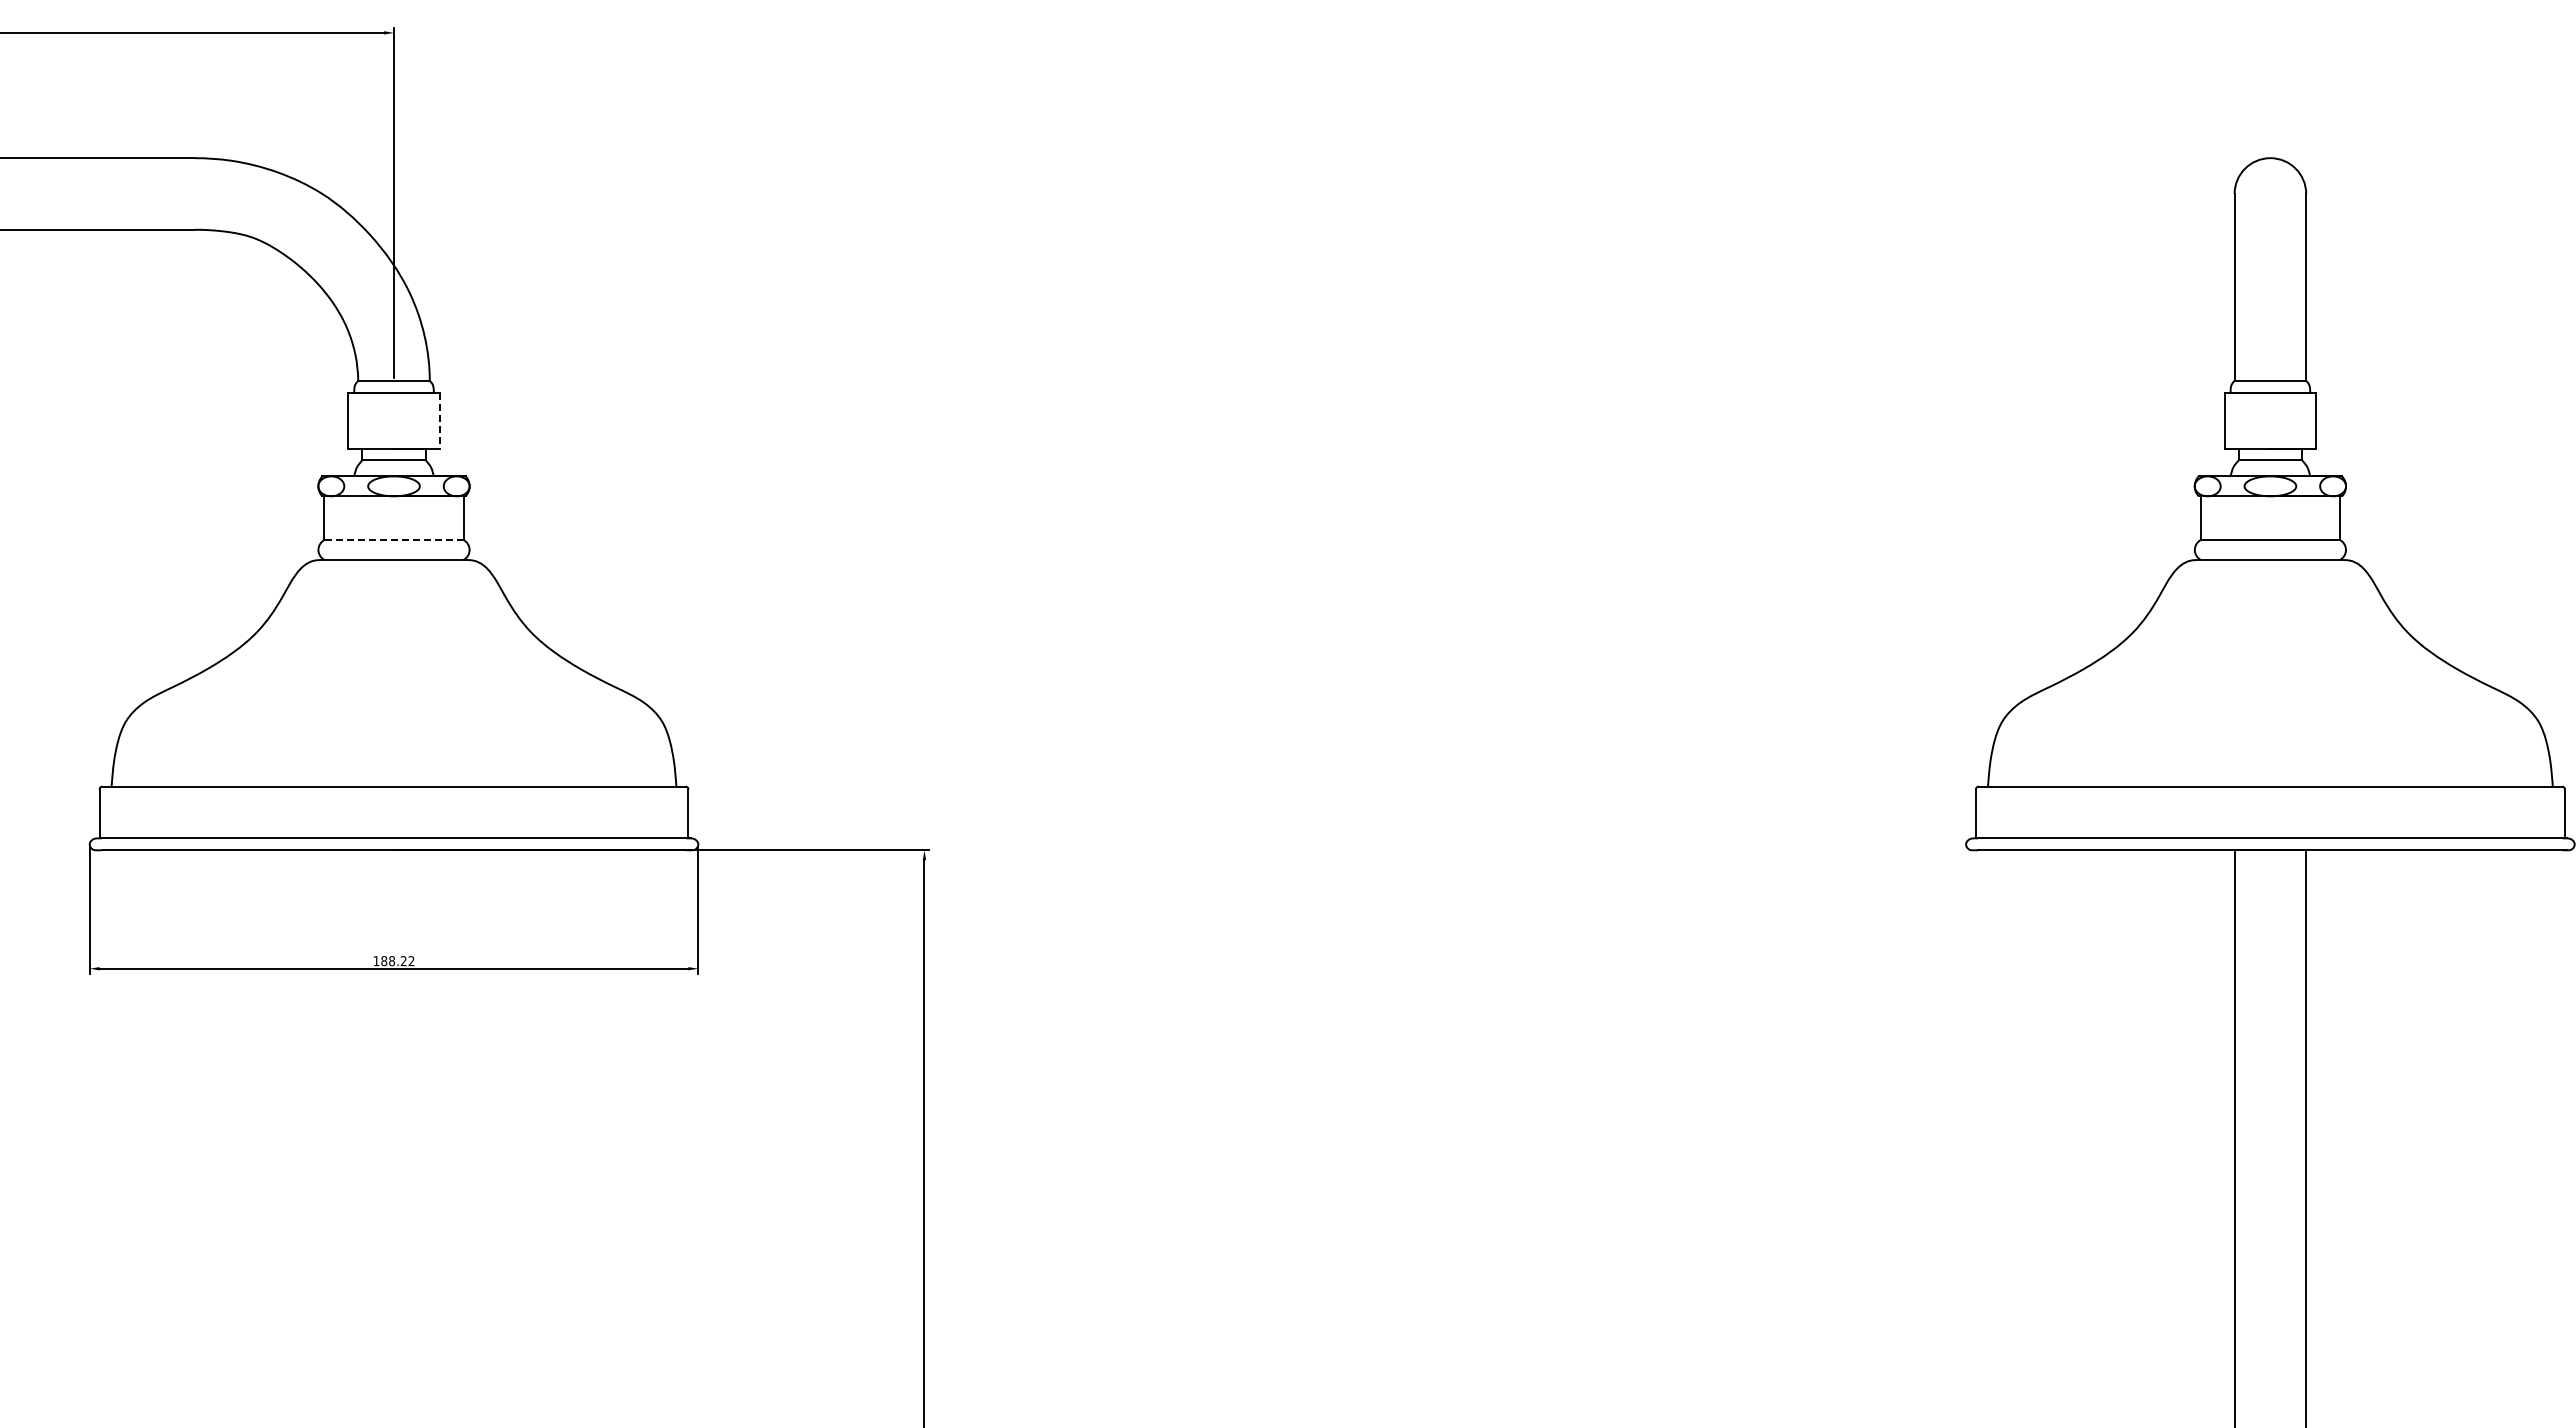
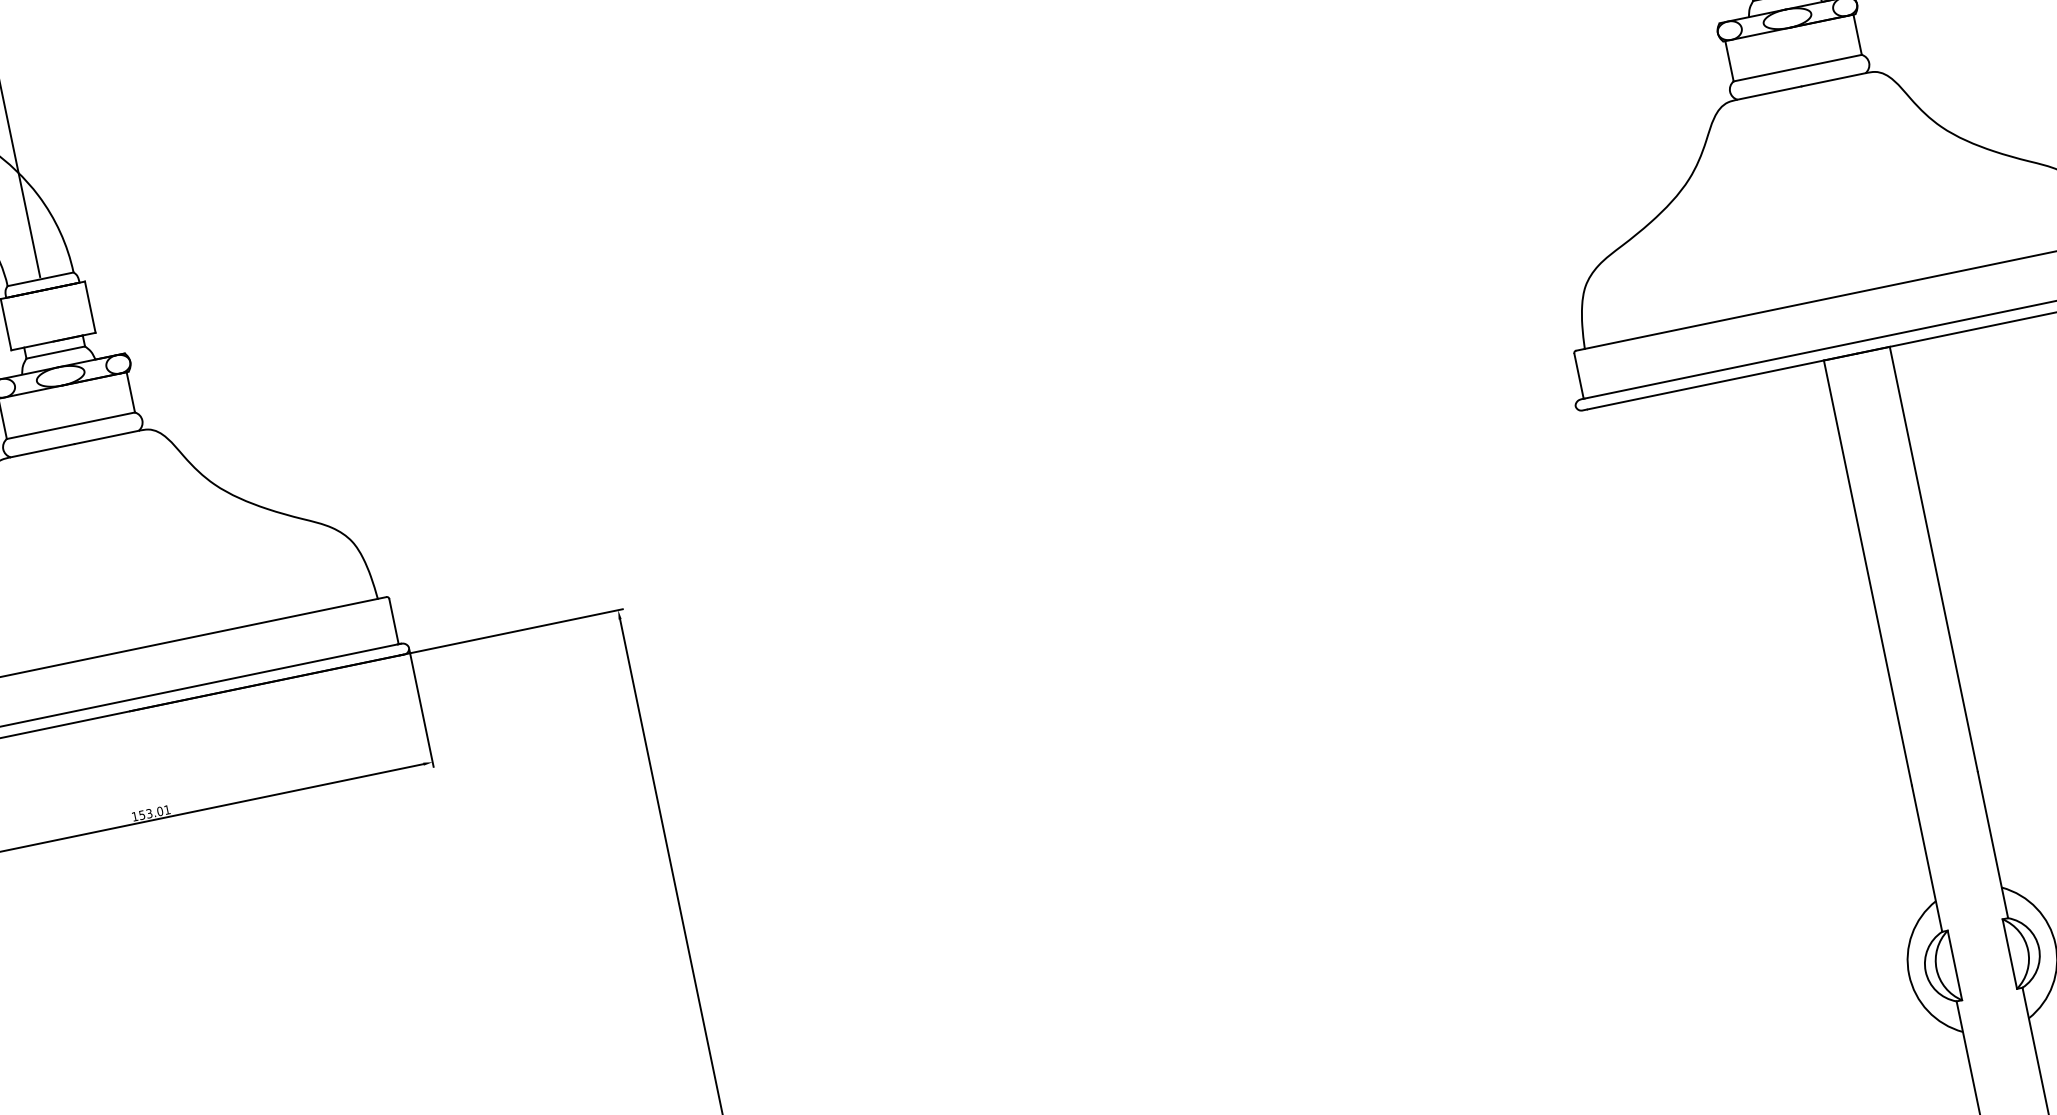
line: (439, 420) -> (90, 307), dashed -> solid
line: (394, 540) -> (71, 426), dashed -> solid
text: (397, 961) -> (154, 812), 188.22 -> 153.01

